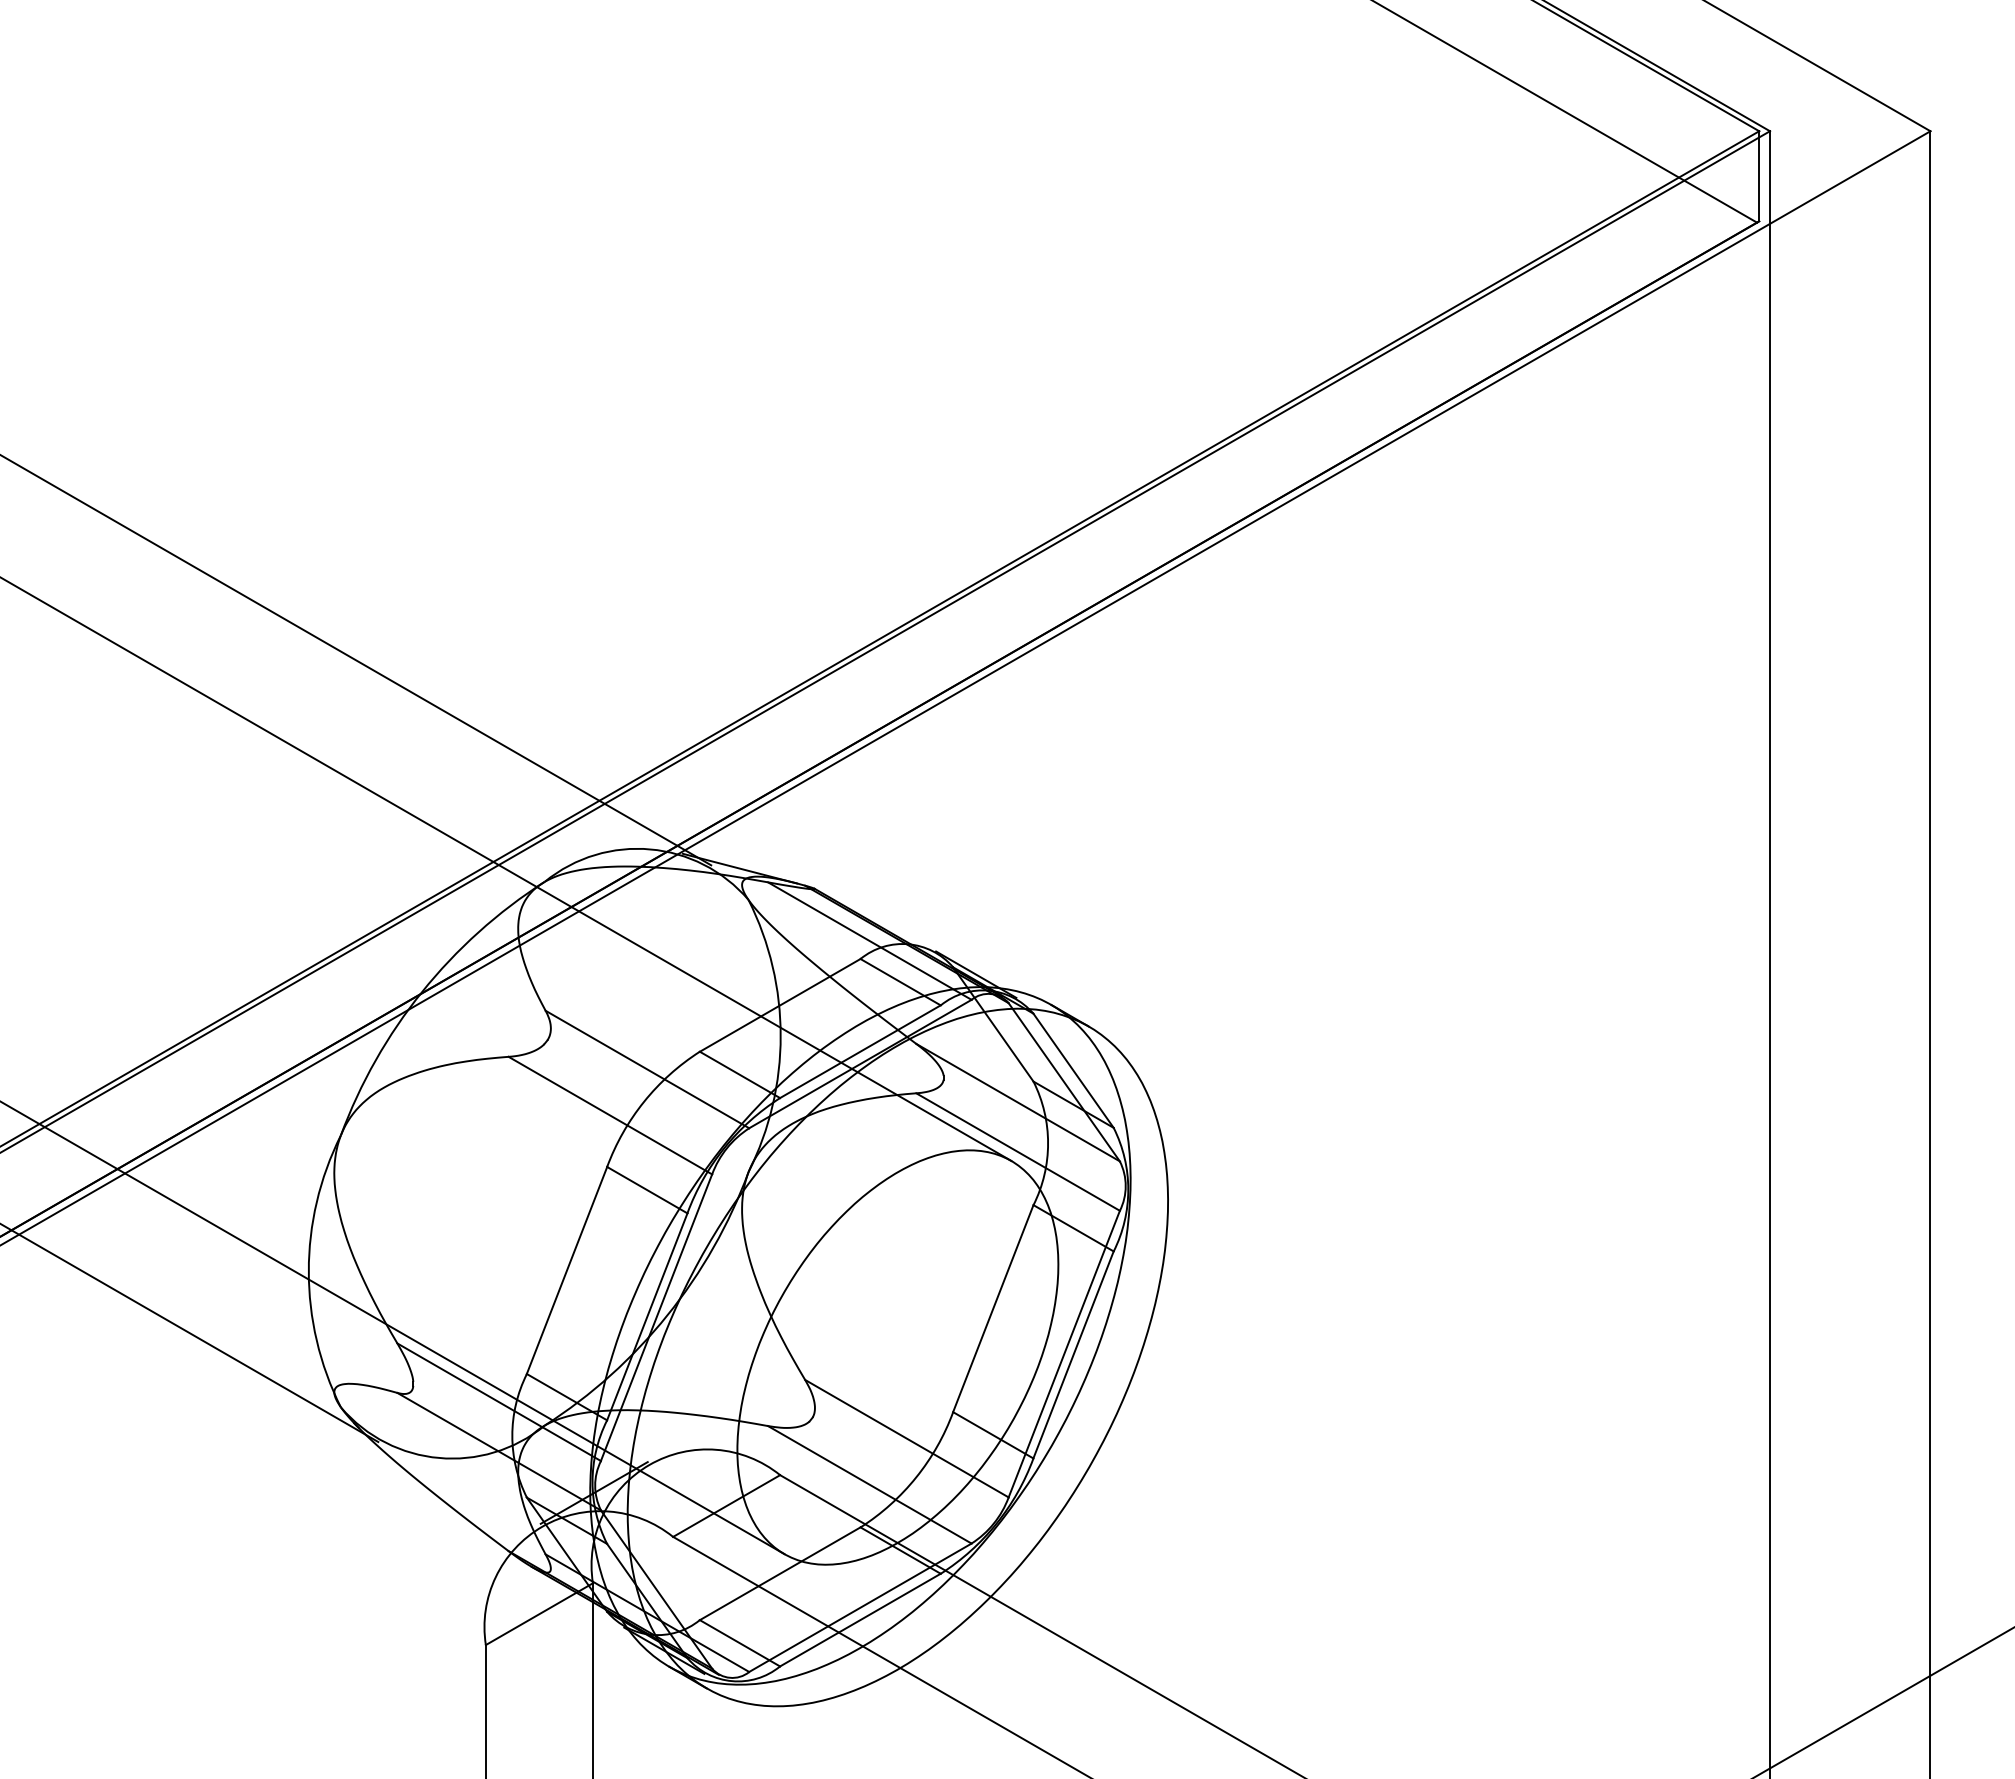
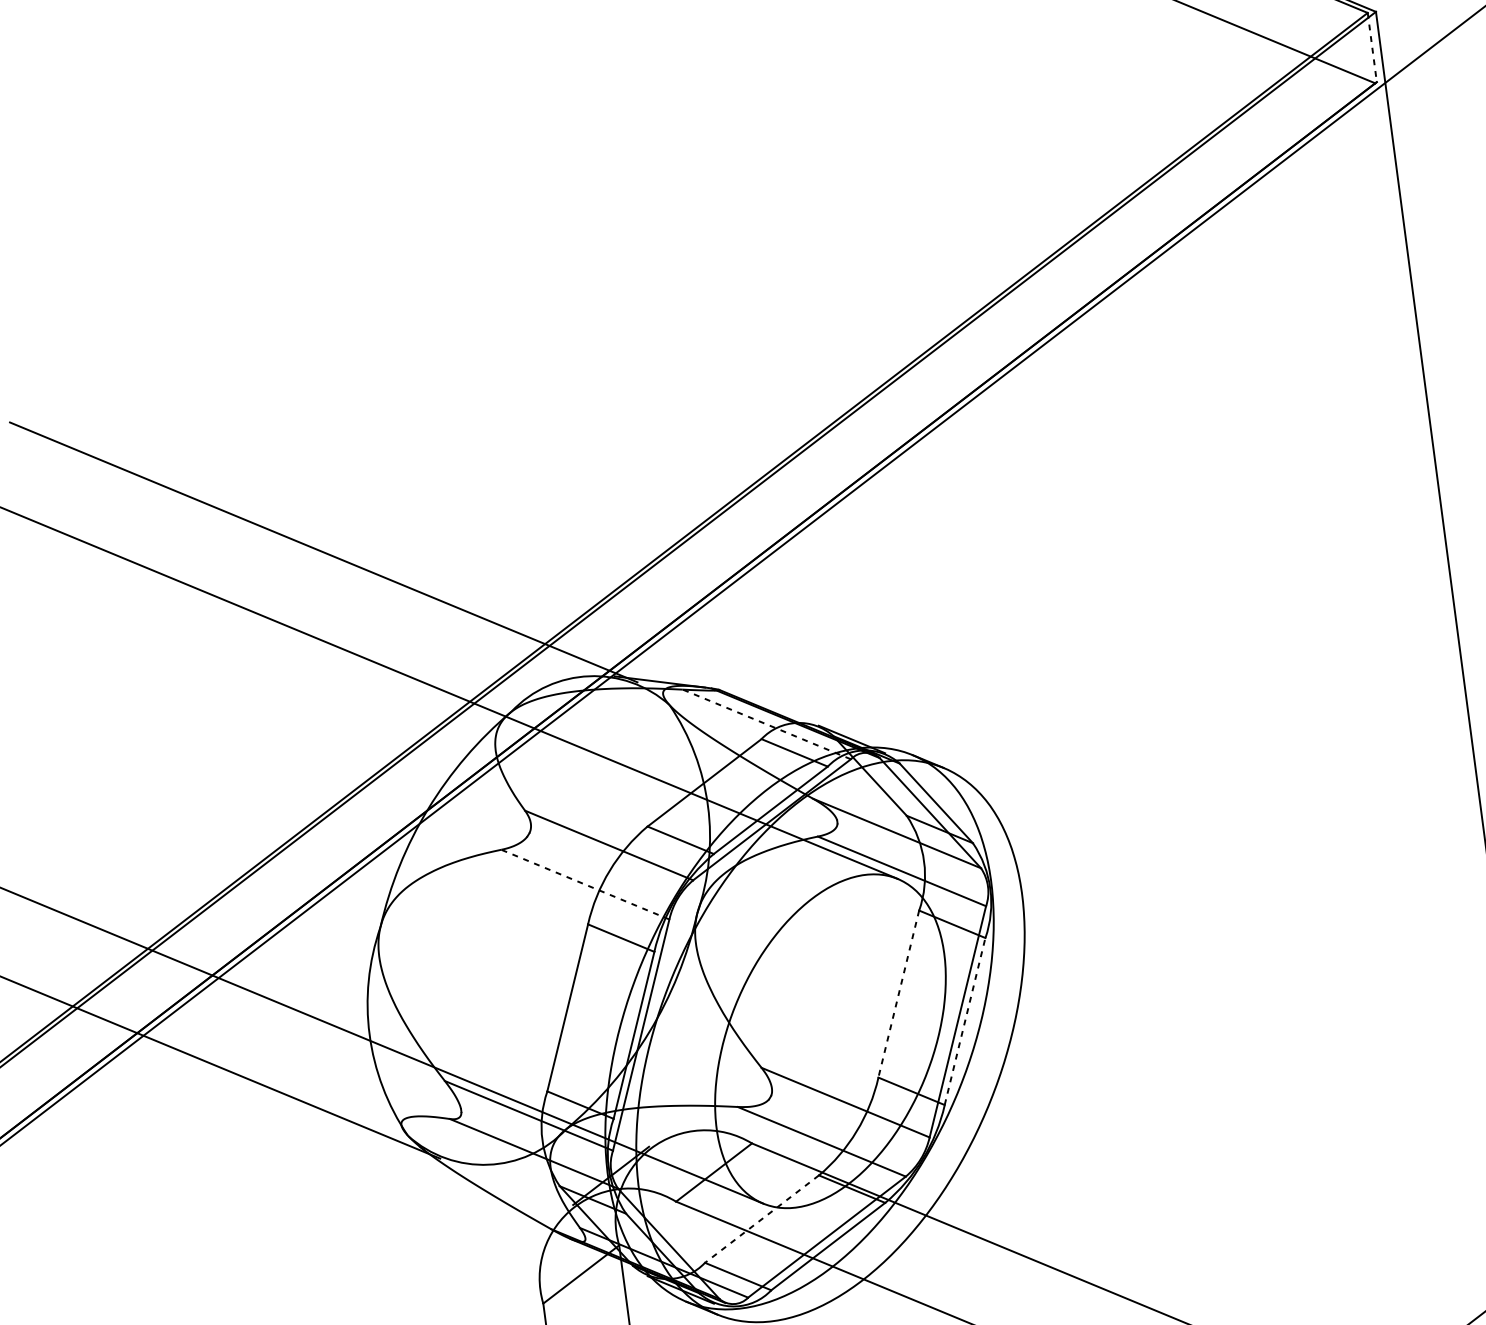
line: (1759, 176) -> (1372, 47), solid -> dashed
line: (869, 941) -> (766, 724), solid -> dashed
line: (610, 1115) -> (585, 884), solid -> dashed
line: (993, 1309) -> (899, 994), solid -> dashed
line: (1073, 1354) -> (964, 1021), solid -> dashed
line: (780, 1573) -> (762, 1218), solid -> dashed

